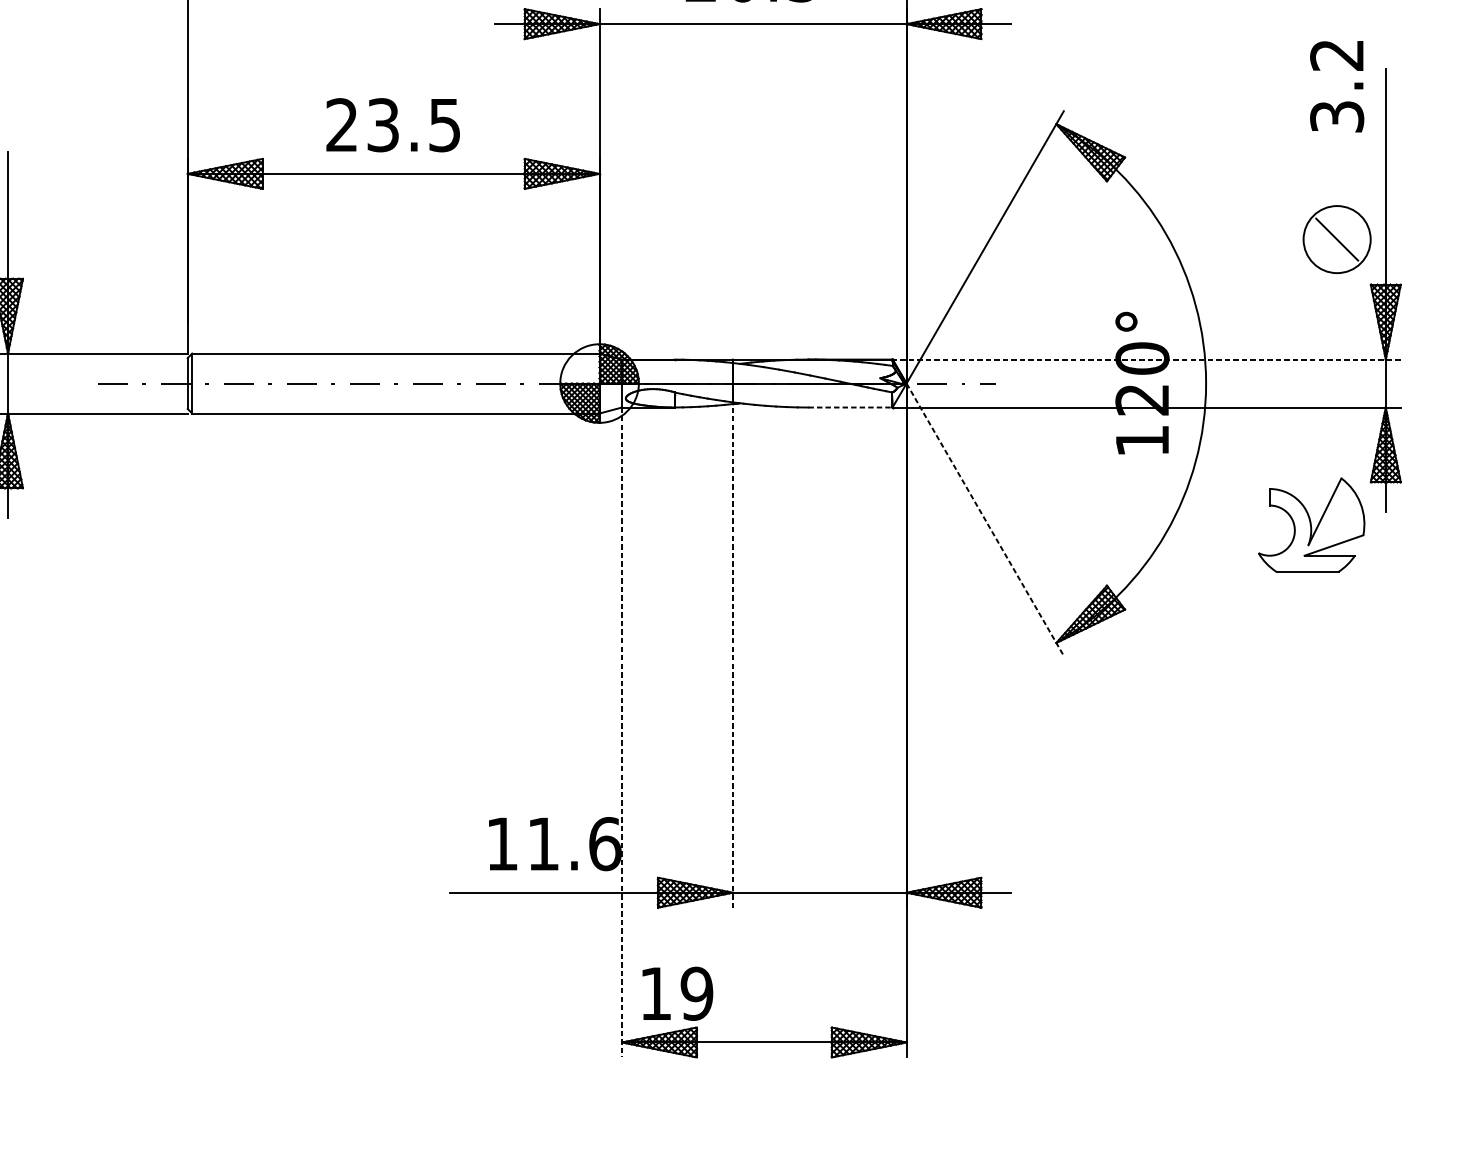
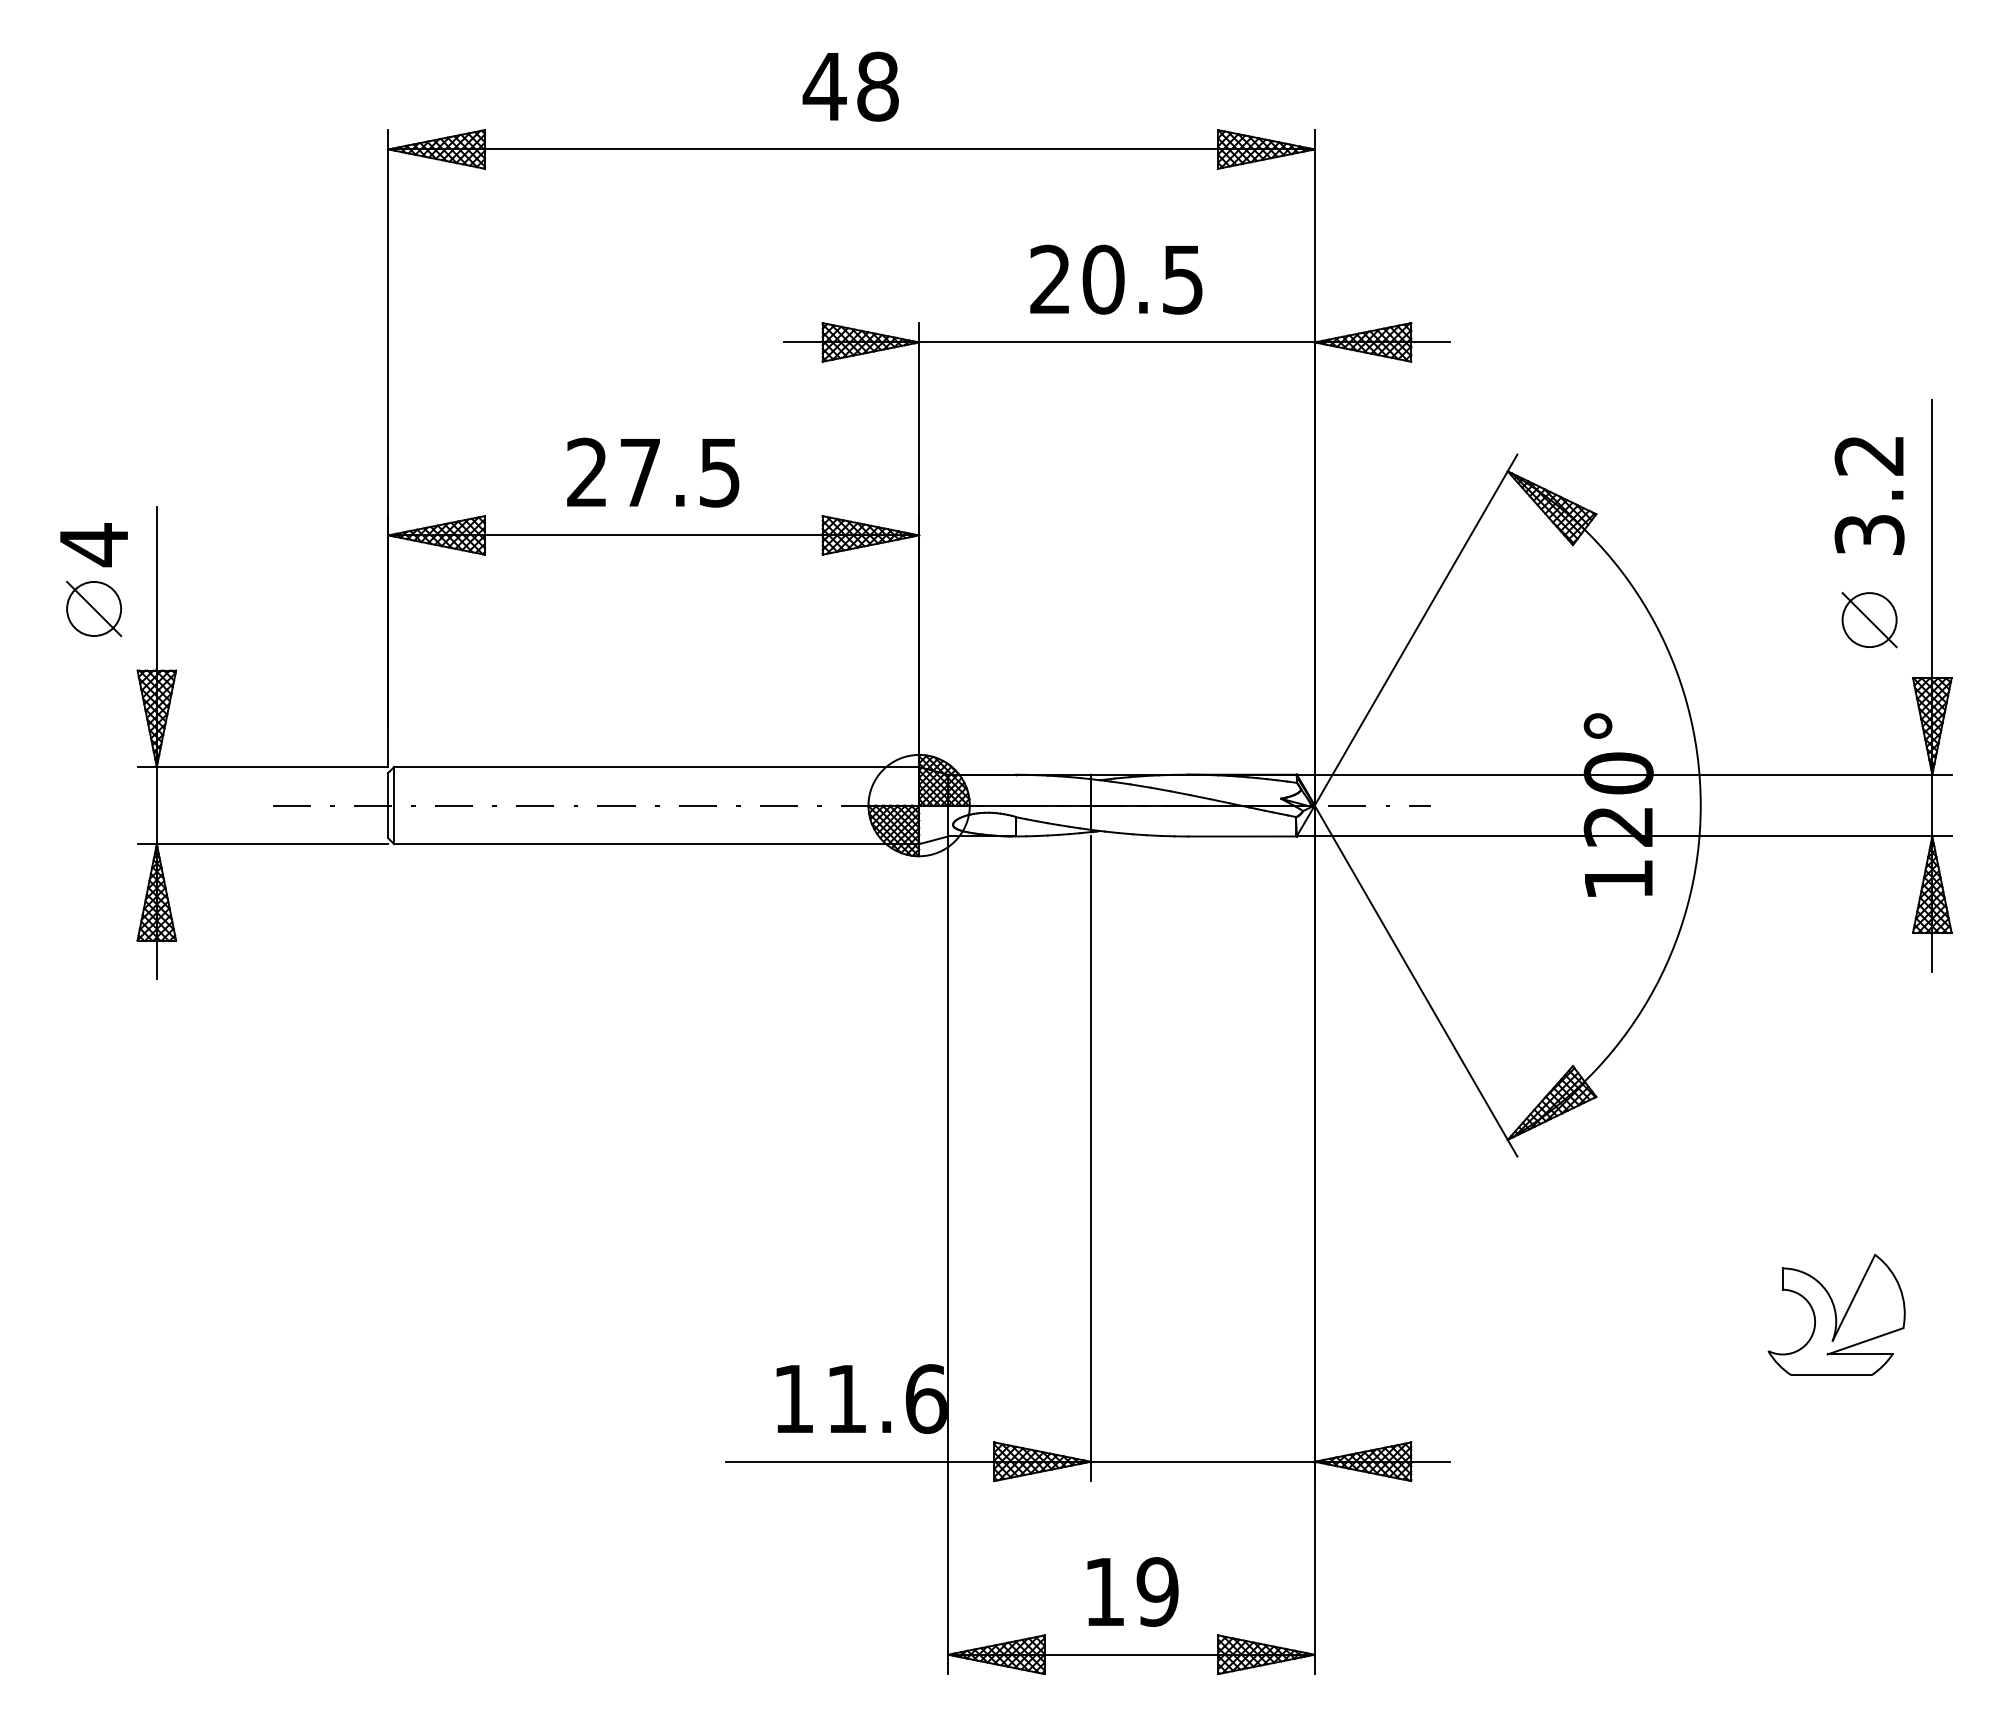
text: (1337, 86) -> (1869, 495), moved
text: (383, 125) -> (640, 472), 23.5 -> 27.5
circle: (1337, 239) -> (1869, 620), size x0.62
line: (1146, 359) -> (1623, 774), dashed -> solid
line: (850, 407) -> (1242, 836), dashed -> solid
line: (985, 520) -> (1416, 981), dashed -> solid
part: (1311, 524) -> (1836, 1314), moved
line: (732, 658) -> (1090, 1159), dashed -> solid
line: (622, 732) -> (948, 1255), dashed -> solid
text: (677, 993) -> (1132, 1591), moved

